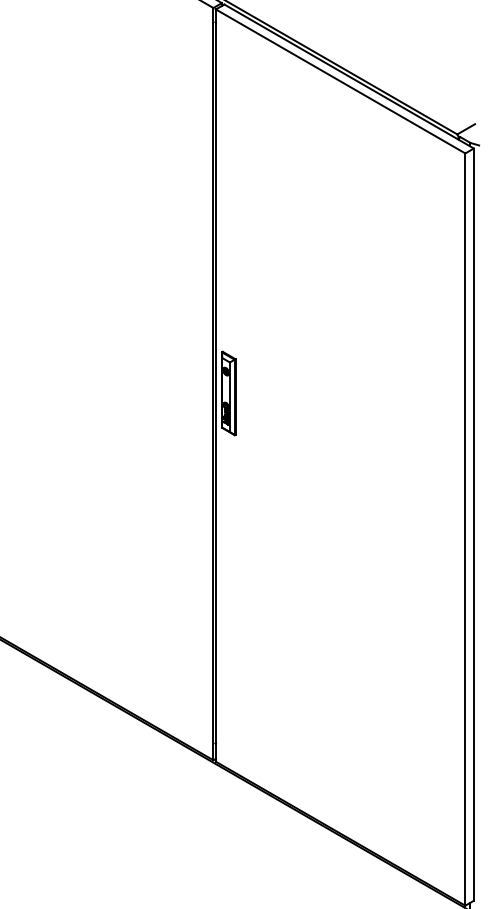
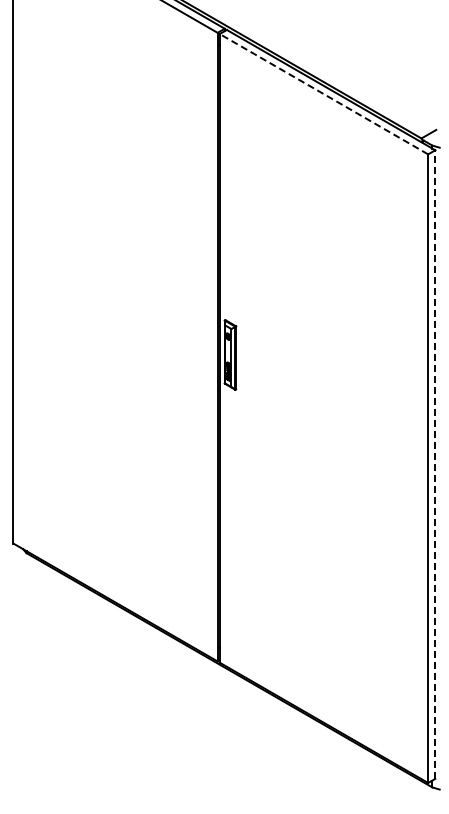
line: (340, 80) -> (323, 93), solid -> dashed
line: (474, 524) -> (435, 464), solid -> dashed

